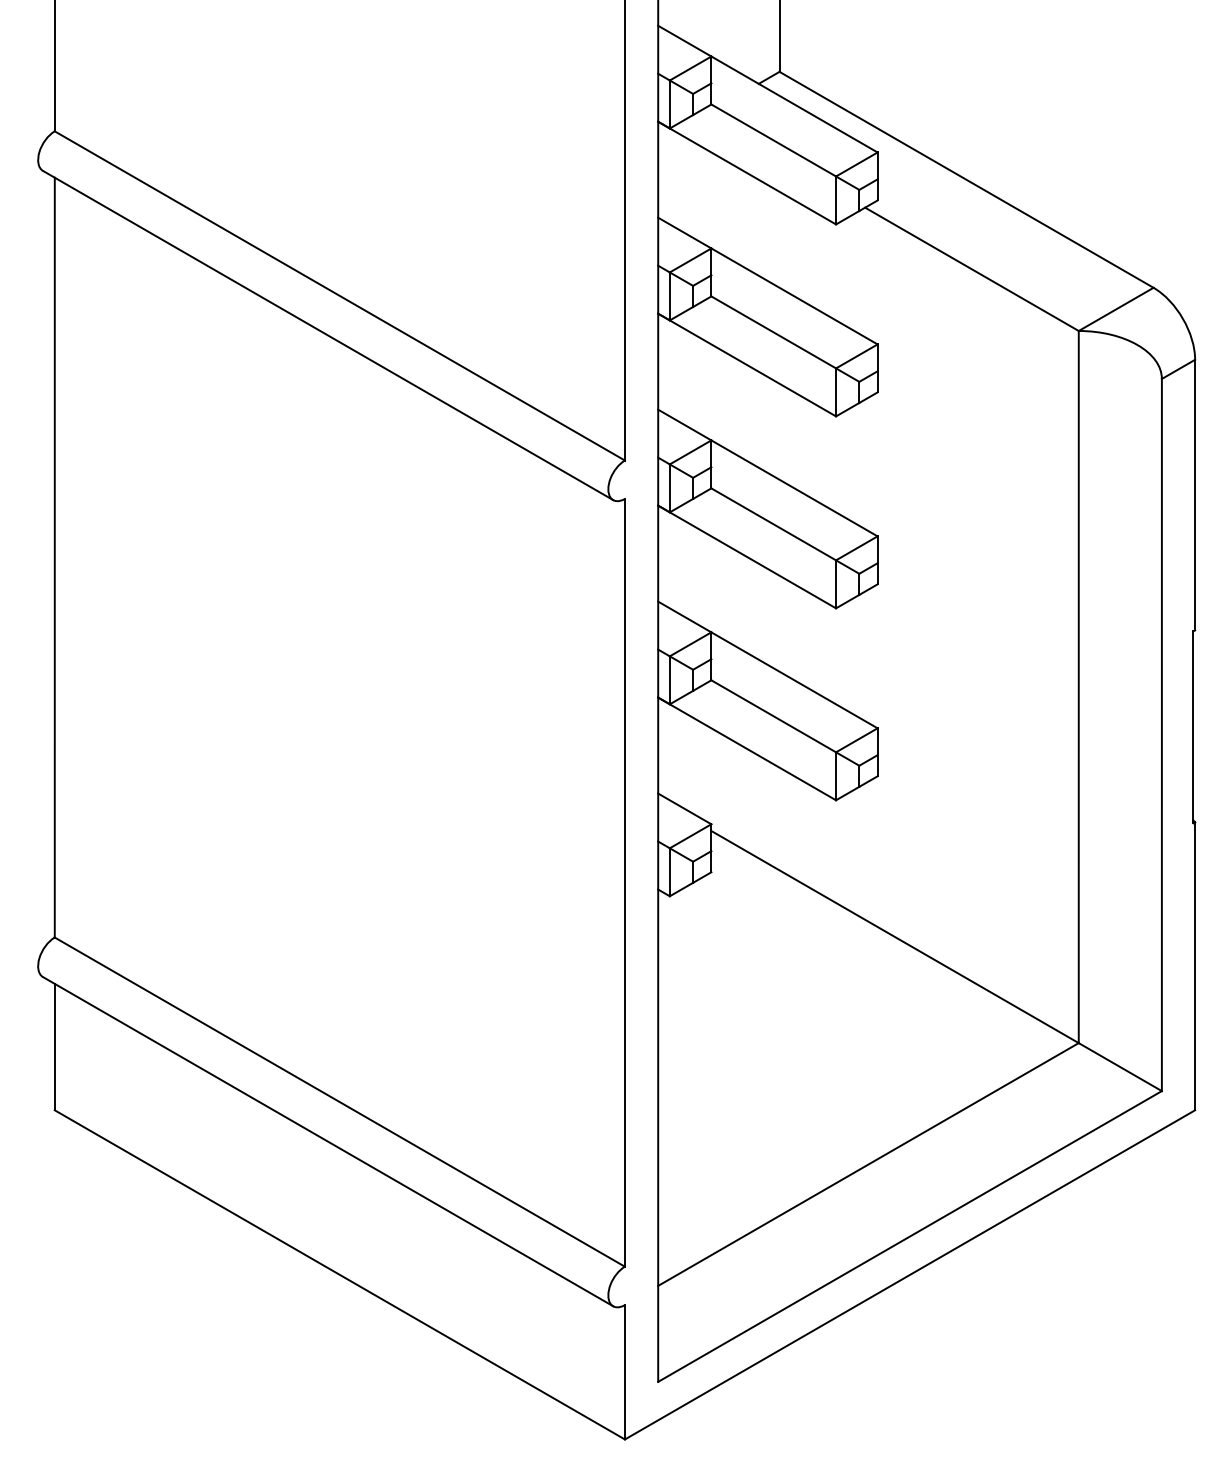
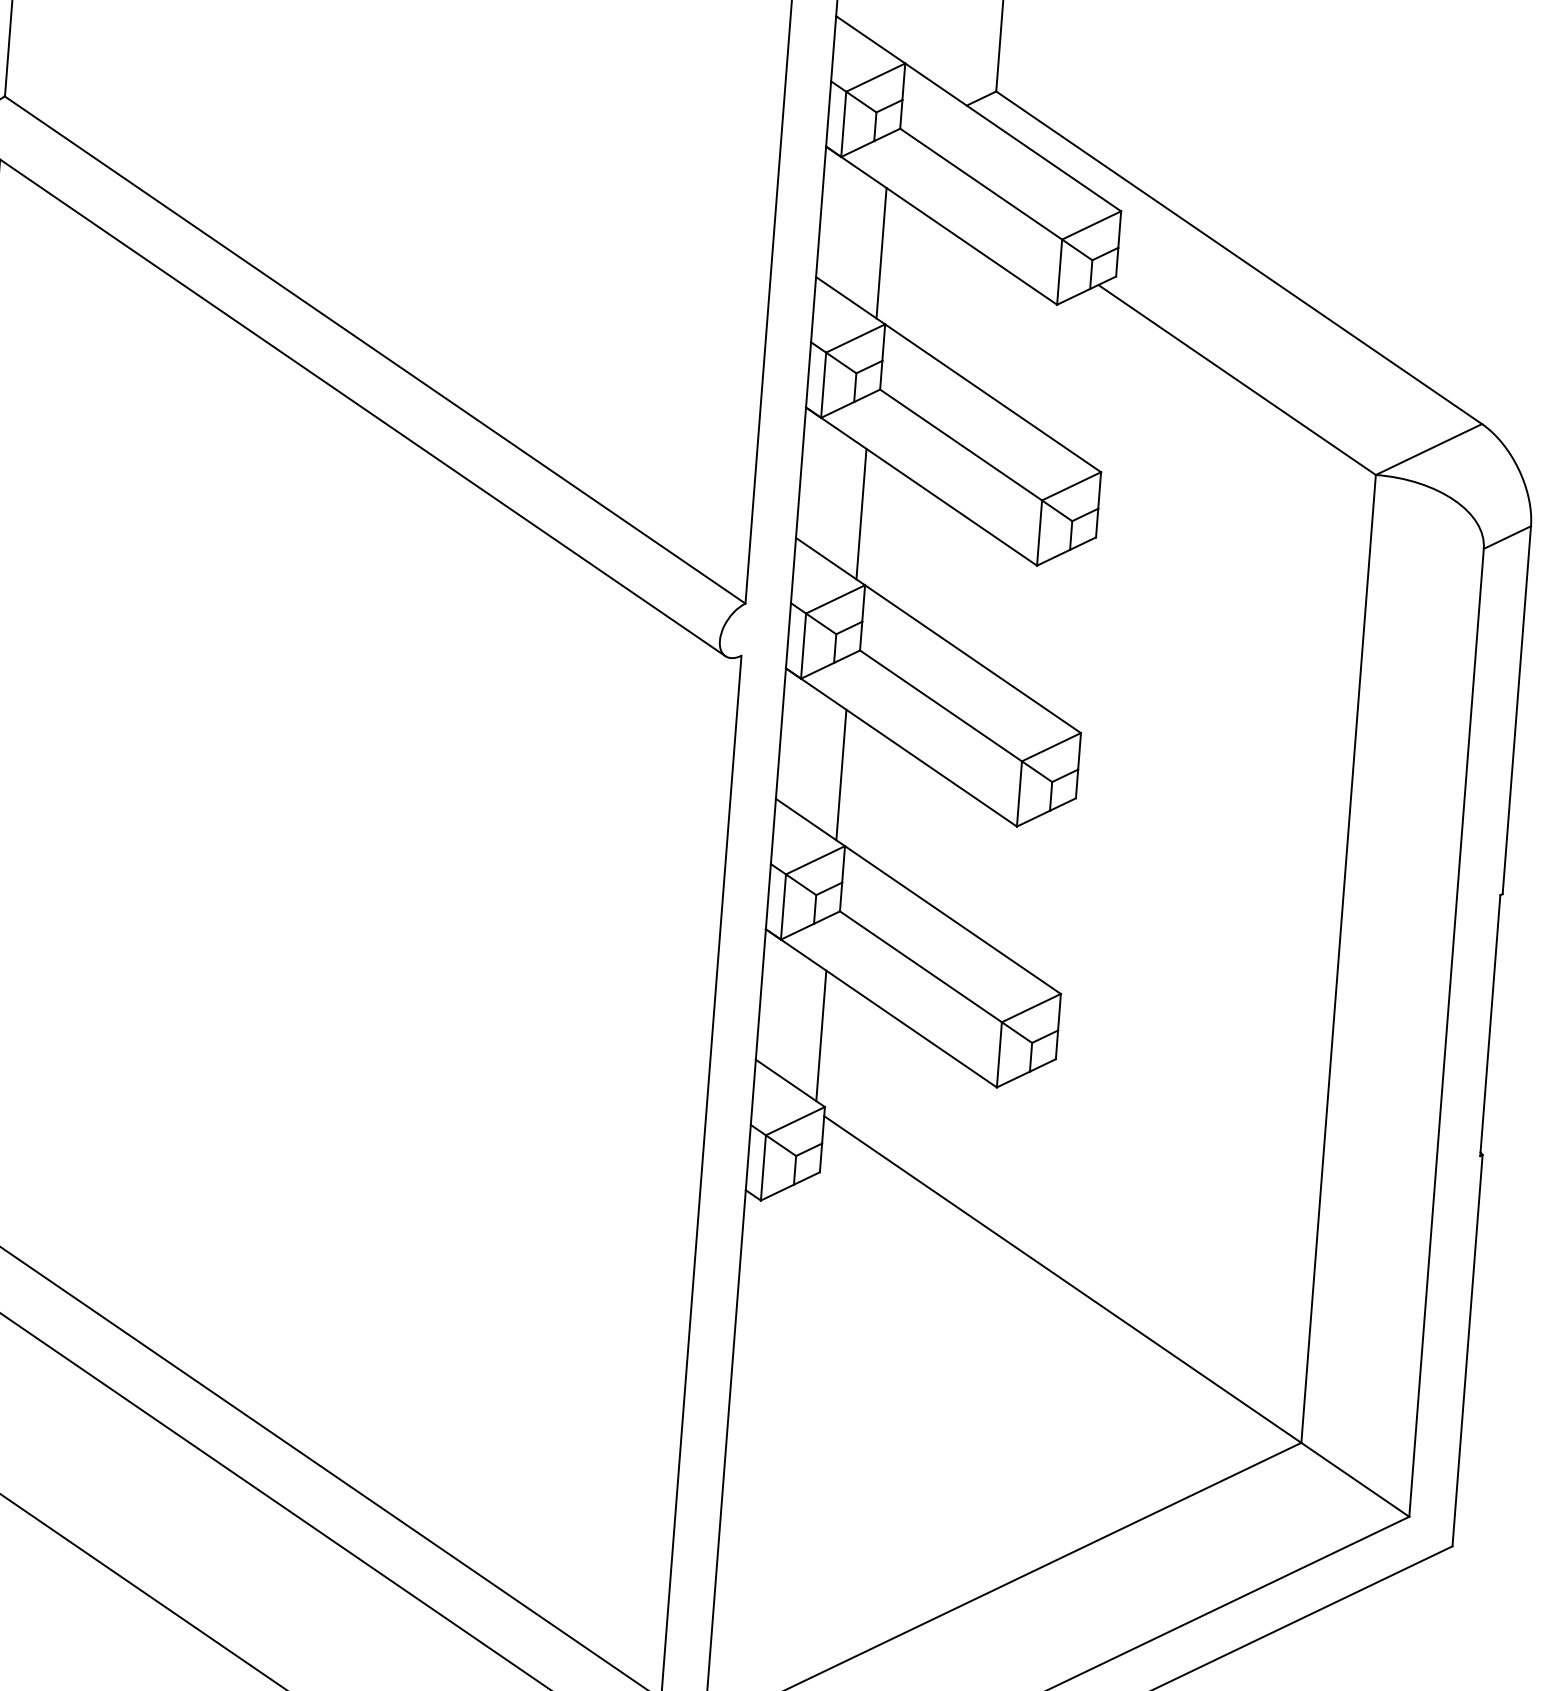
line: (704, 196) -> (881, 253), added
line: (704, 388) -> (861, 513), added
line: (704, 580) -> (841, 774), added
line: (704, 772) -> (820, 1035), added

